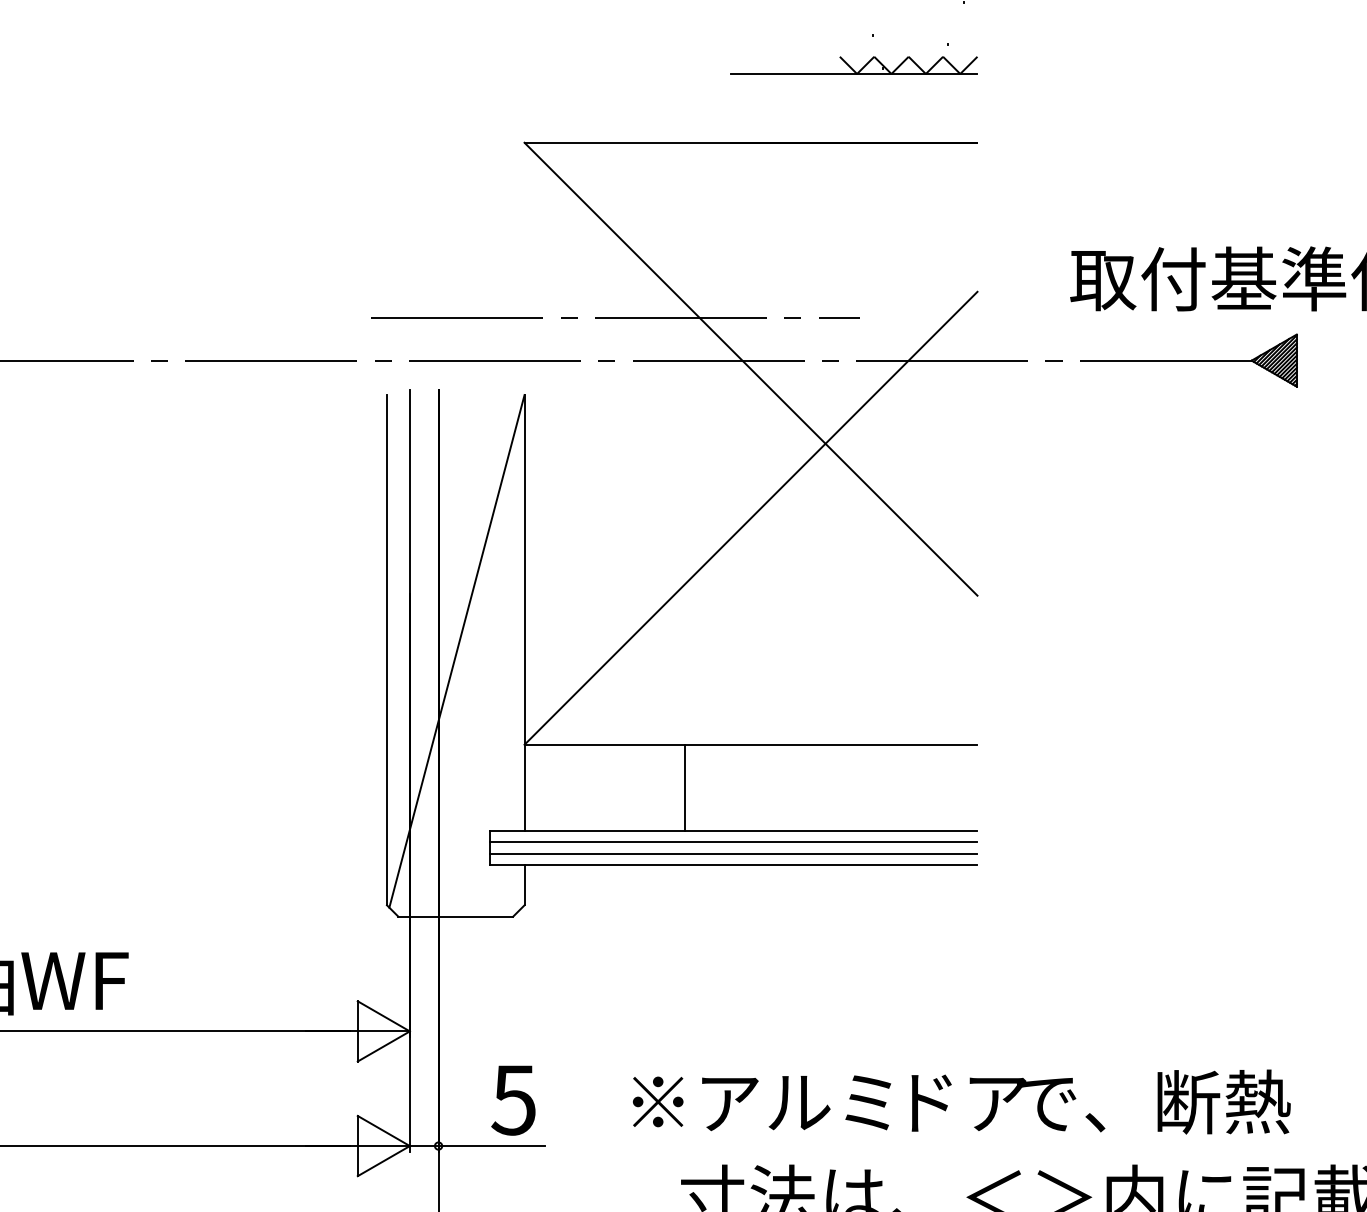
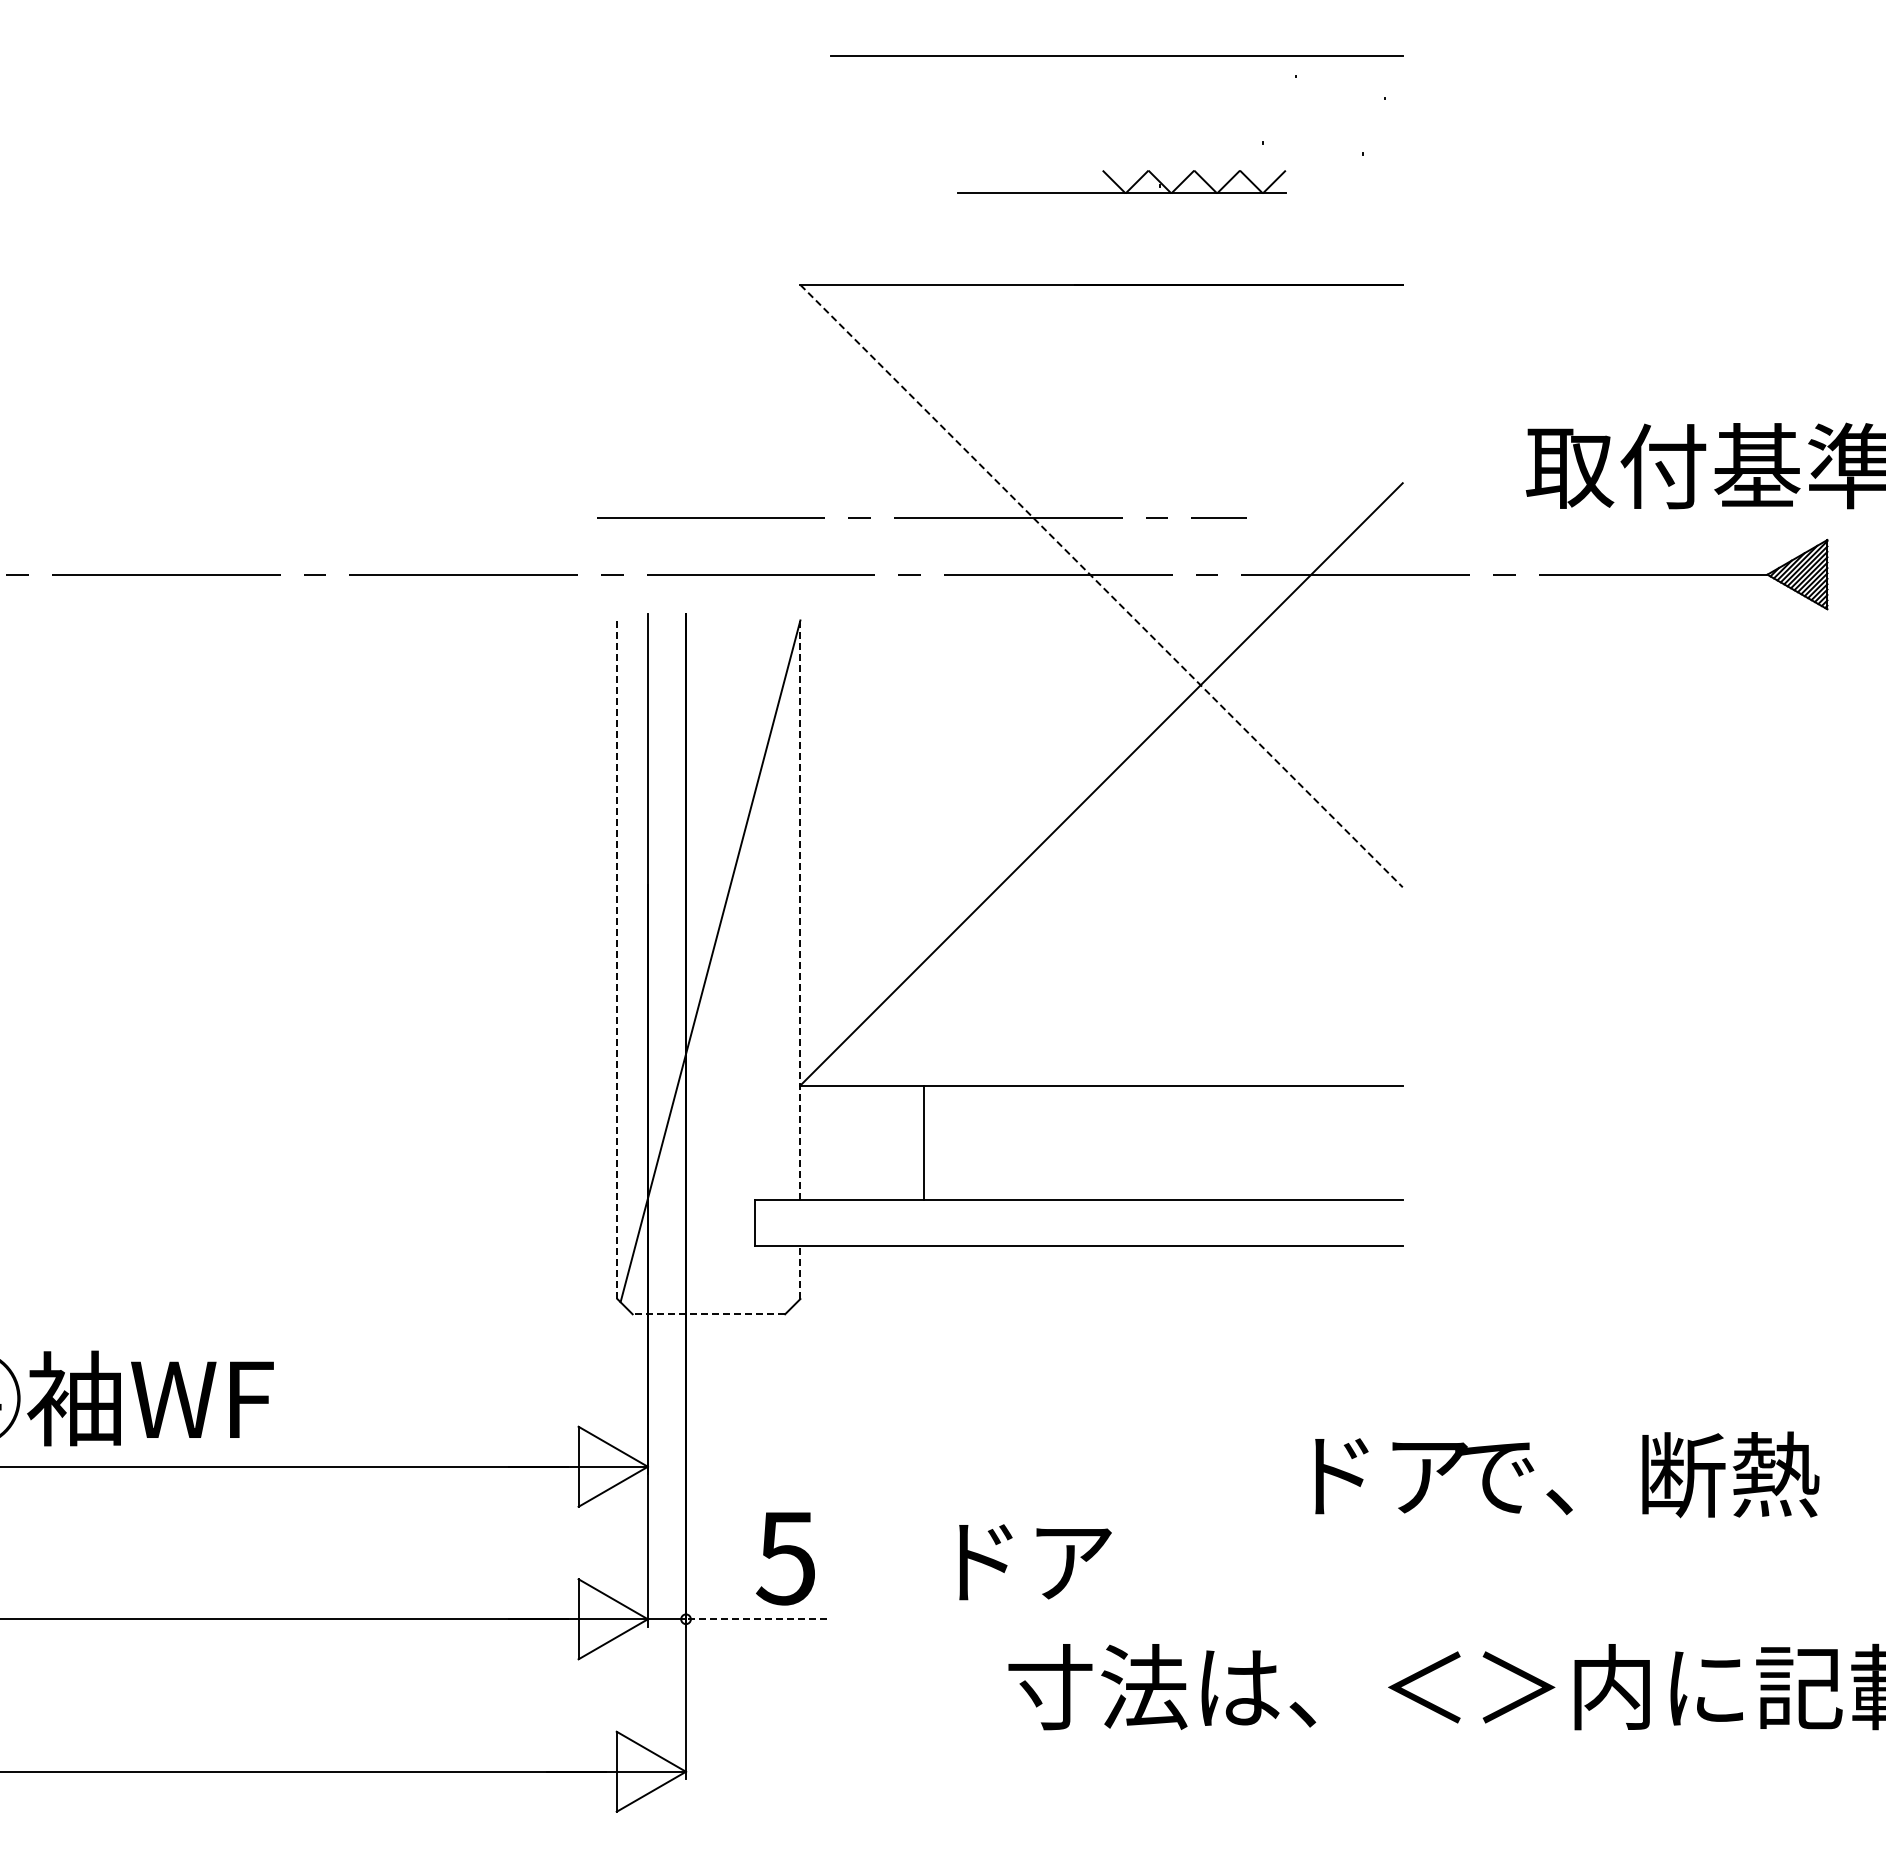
part: (853, 65) -> (1121, 181), moved
line: (750, 369) -> (1101, 586), solid -> dashed
line: (524, 613) -> (800, 910), solid -> dashed
line: (387, 649) -> (617, 959), solid -> dashed
line: (684, 787) -> (923, 1142), moved
line: (733, 842) -> (1078, 1215), removed
line: (733, 853) -> (1078, 1230), removed
line: (524, 885) -> (800, 1272), solid -> dashed
line: (455, 916) -> (708, 1314), solid -> dashed
text: (1101, 1101) -> (1567, 1474), moved
text: (761, 1103) -> (1115, 1562), ※アルミ -> ドア
line: (491, 1146) -> (756, 1619), solid -> dashed

